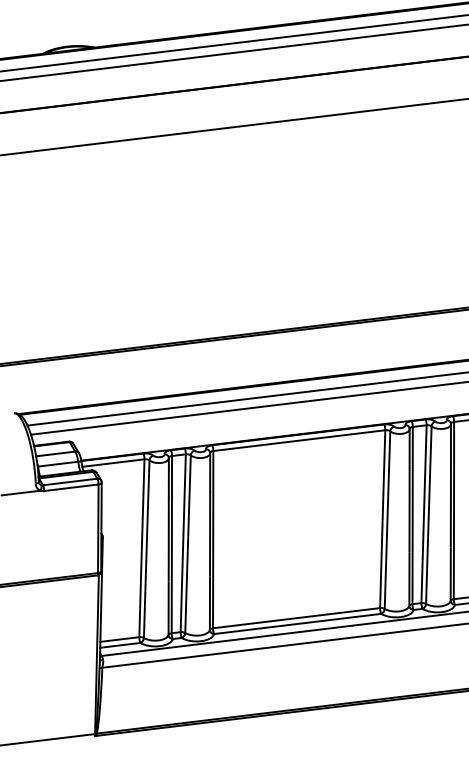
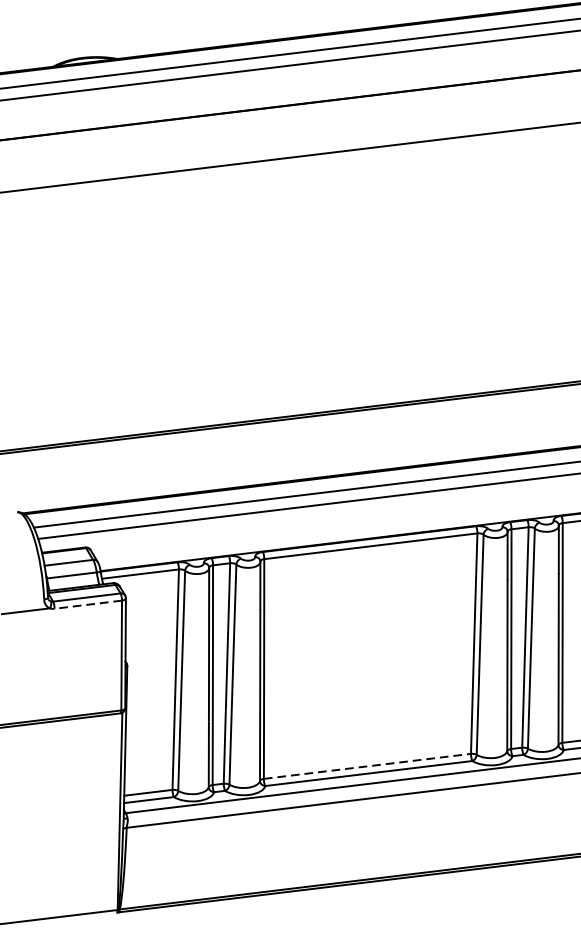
line: (70, 487) -> (87, 604), solid -> dashed
line: (297, 618) -> (368, 766), solid -> dashed

